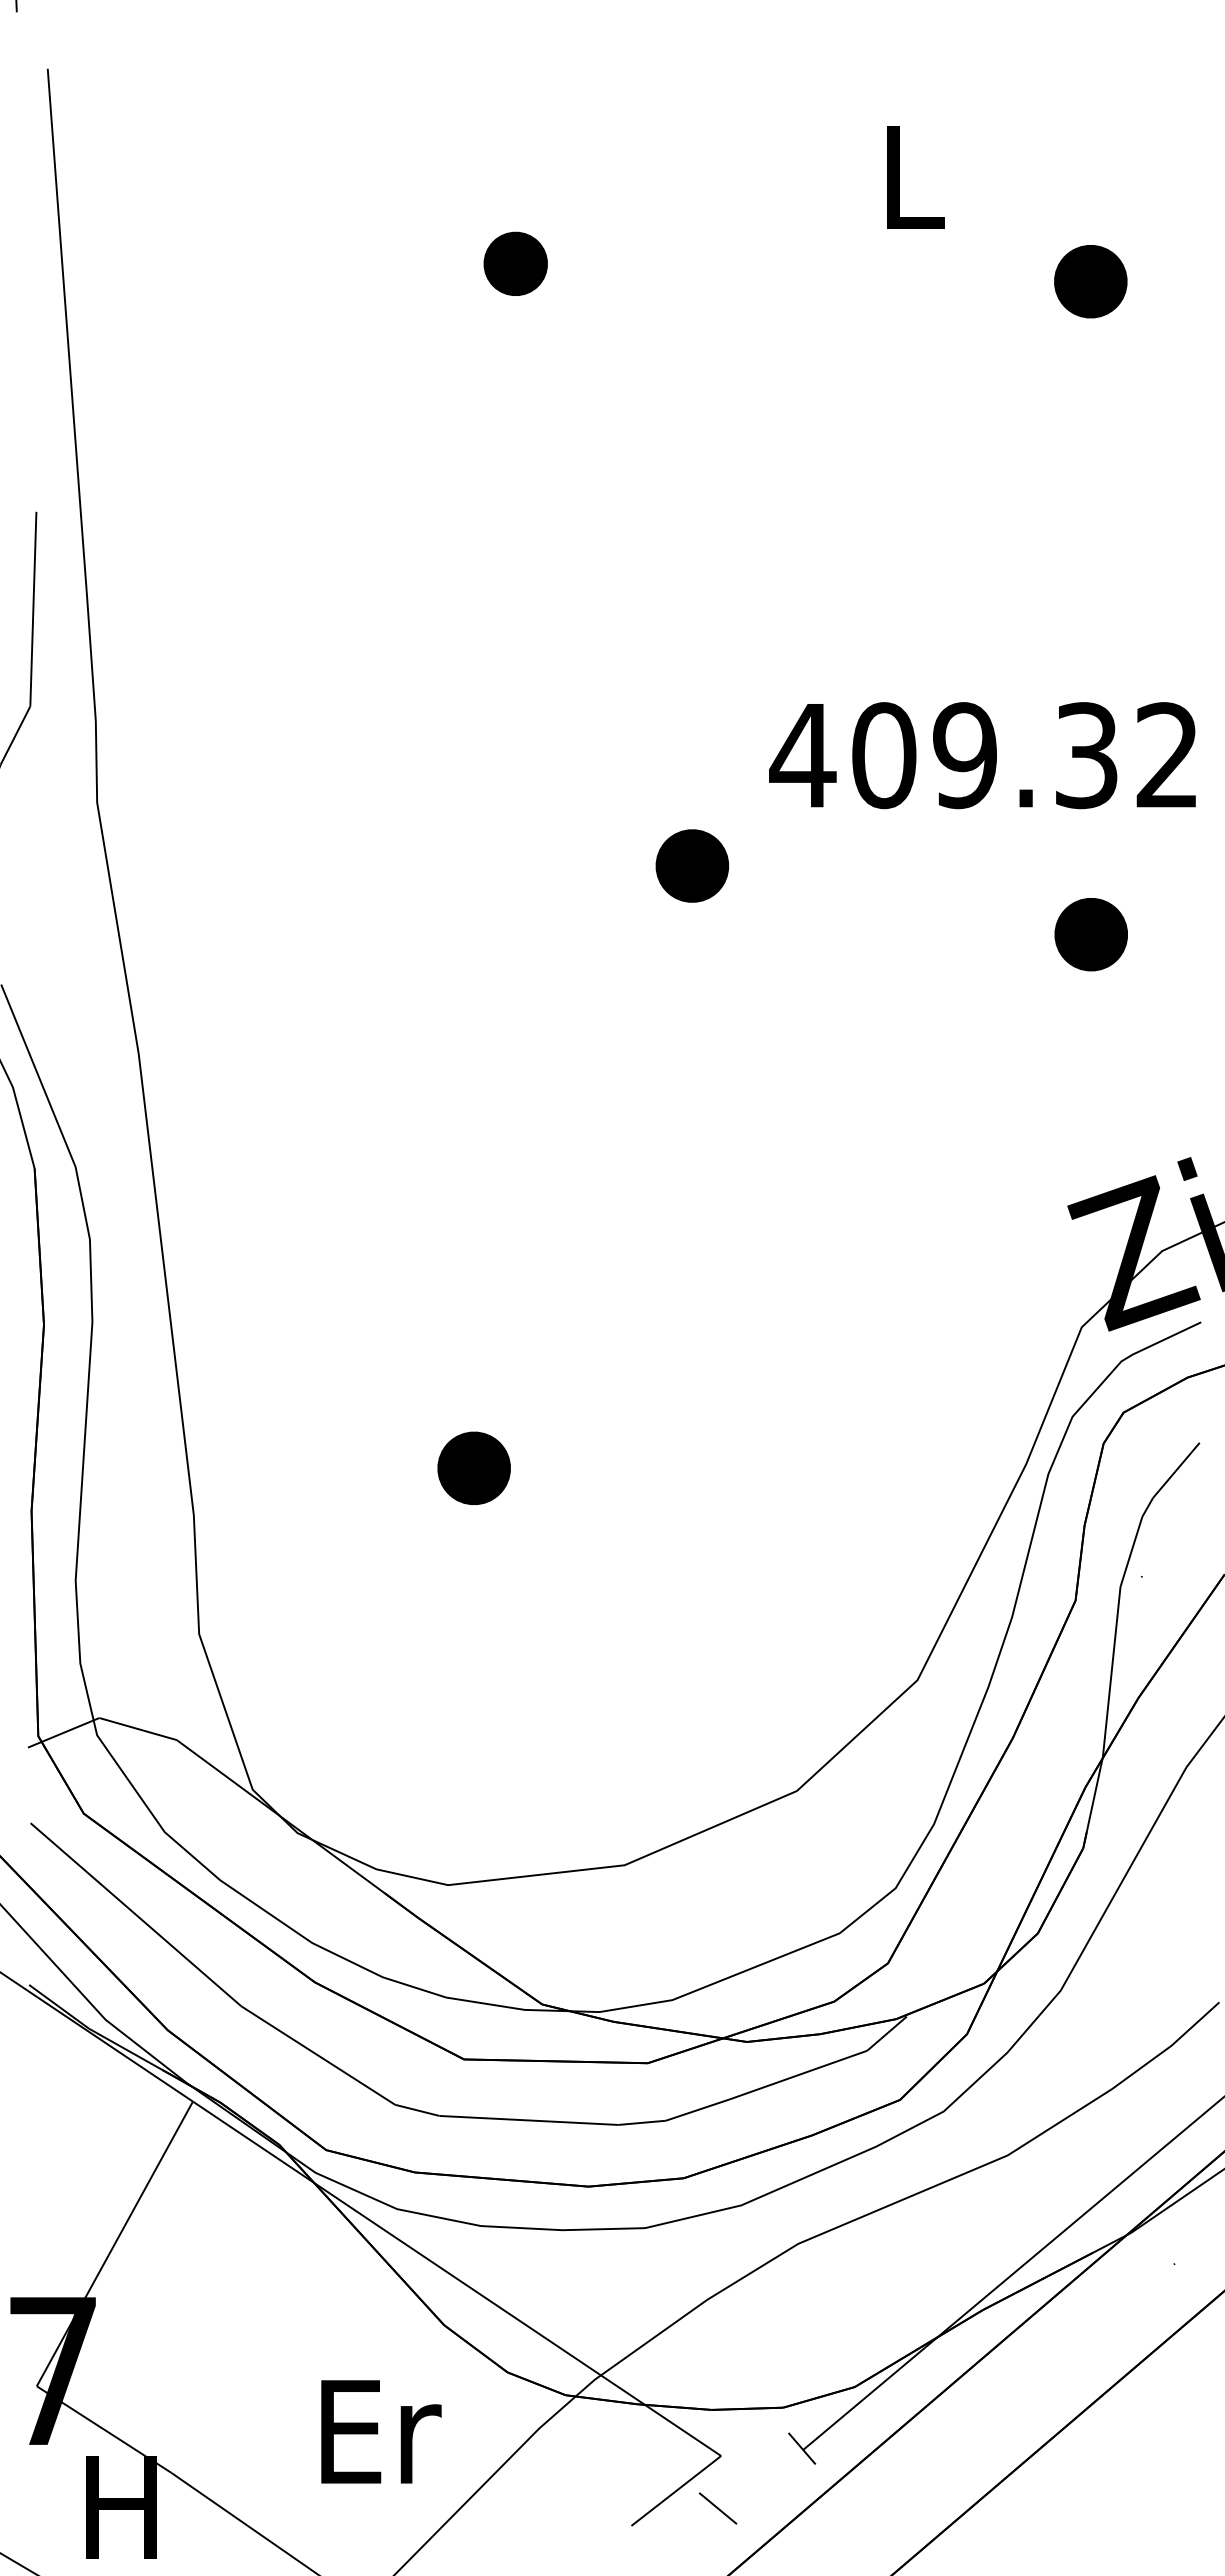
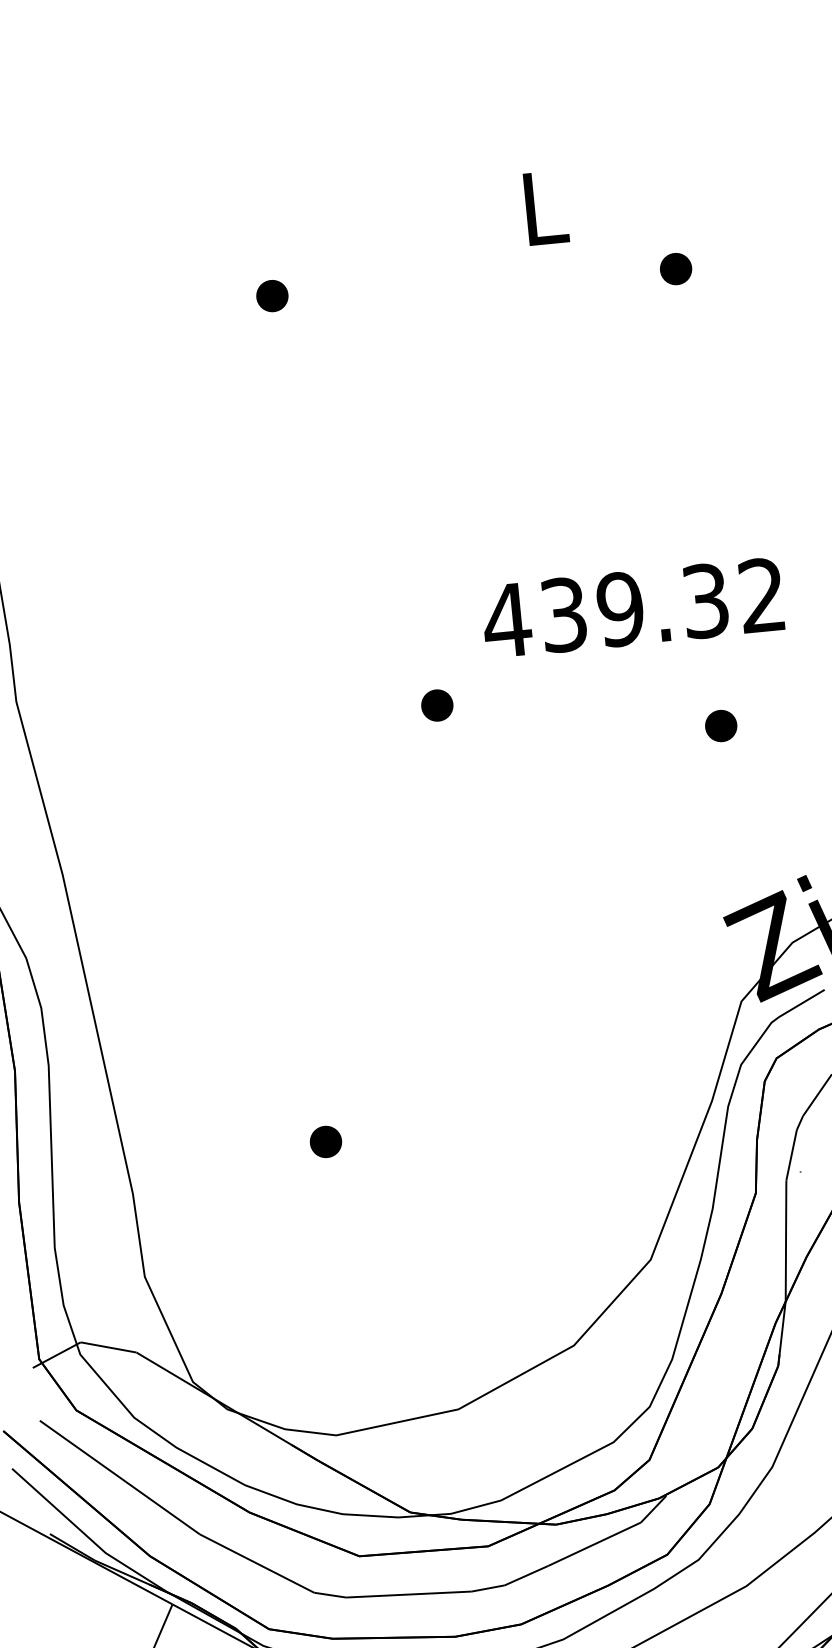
part: (515, 263) -> (272, 295), size x0.71
part: (1090, 281) -> (675, 269), size x0.62
text: (884, 755) -> (564, 614), 409.32 -> 439.32
part: (692, 866) -> (437, 705), size x0.62
part: (1091, 934) -> (721, 725), size x0.62
part: (474, 1468) -> (326, 1142), size x0.62

